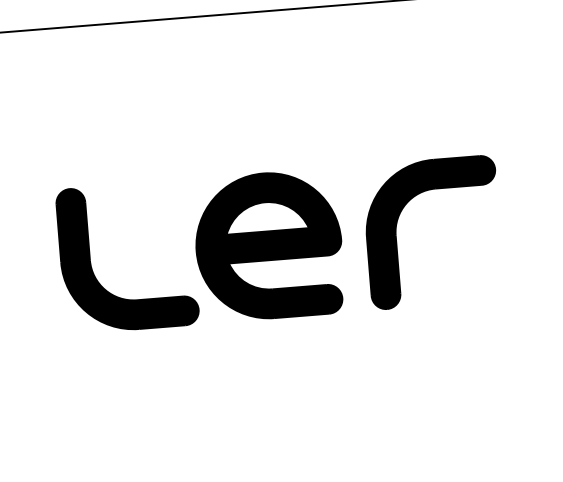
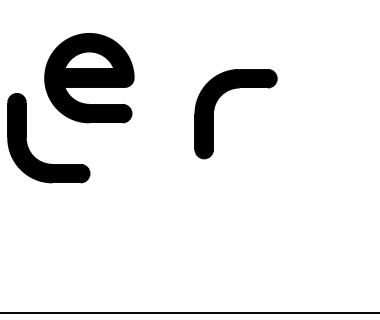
part: (397, 229) -> (214, 110), moved
part: (269, 246) -> (89, 78), moved

